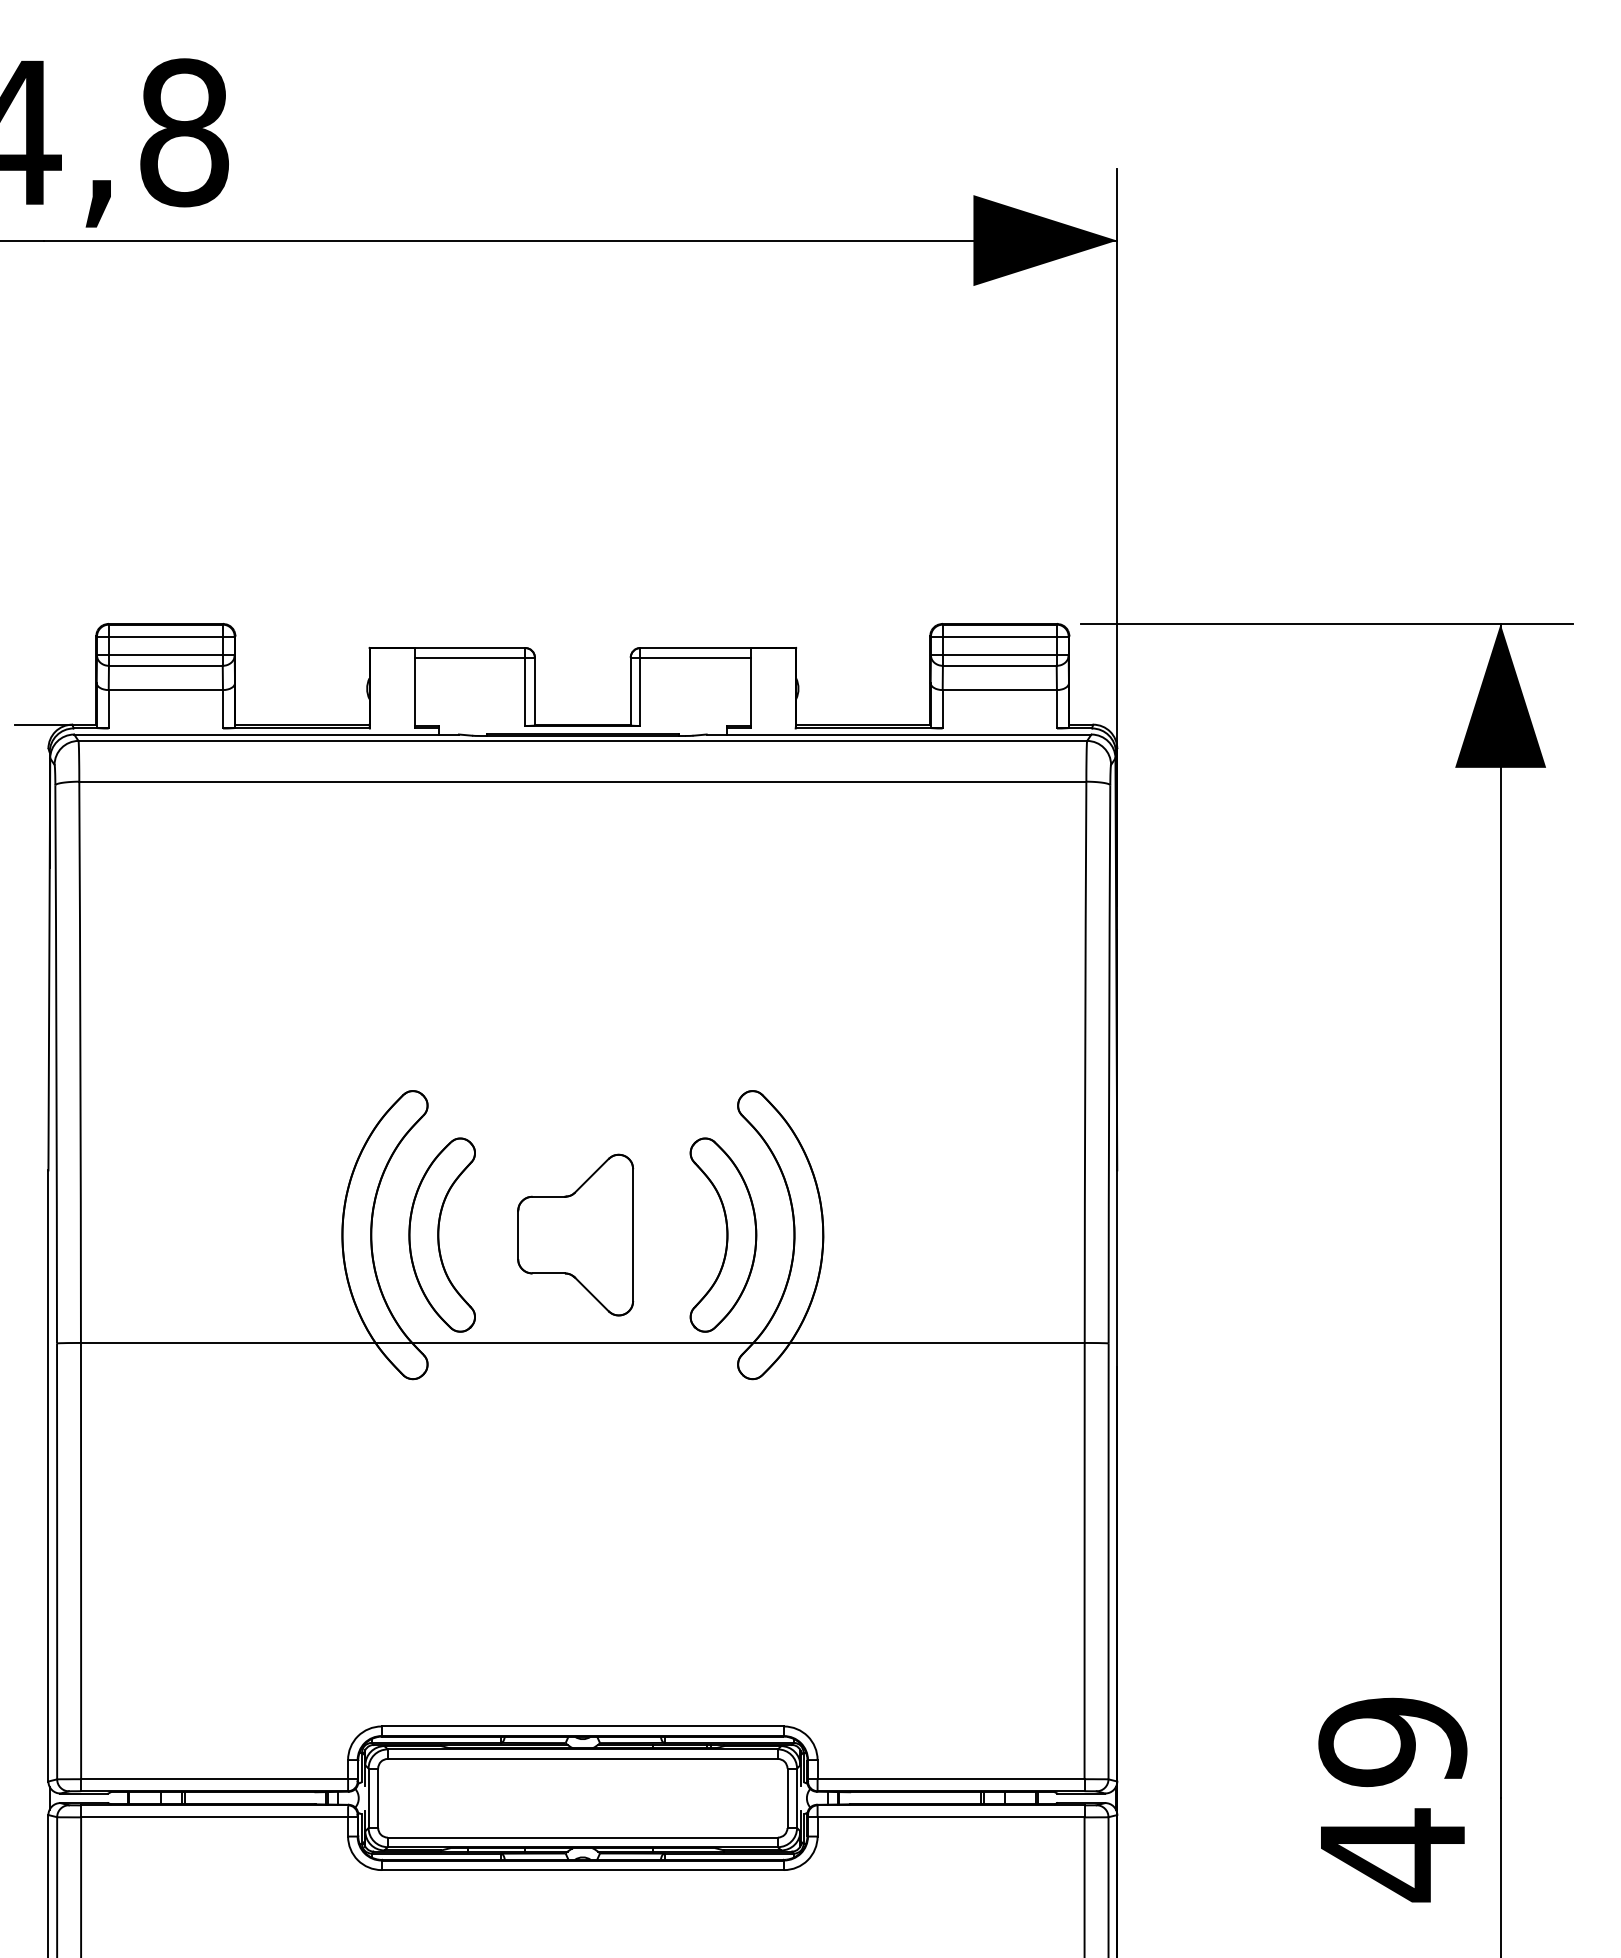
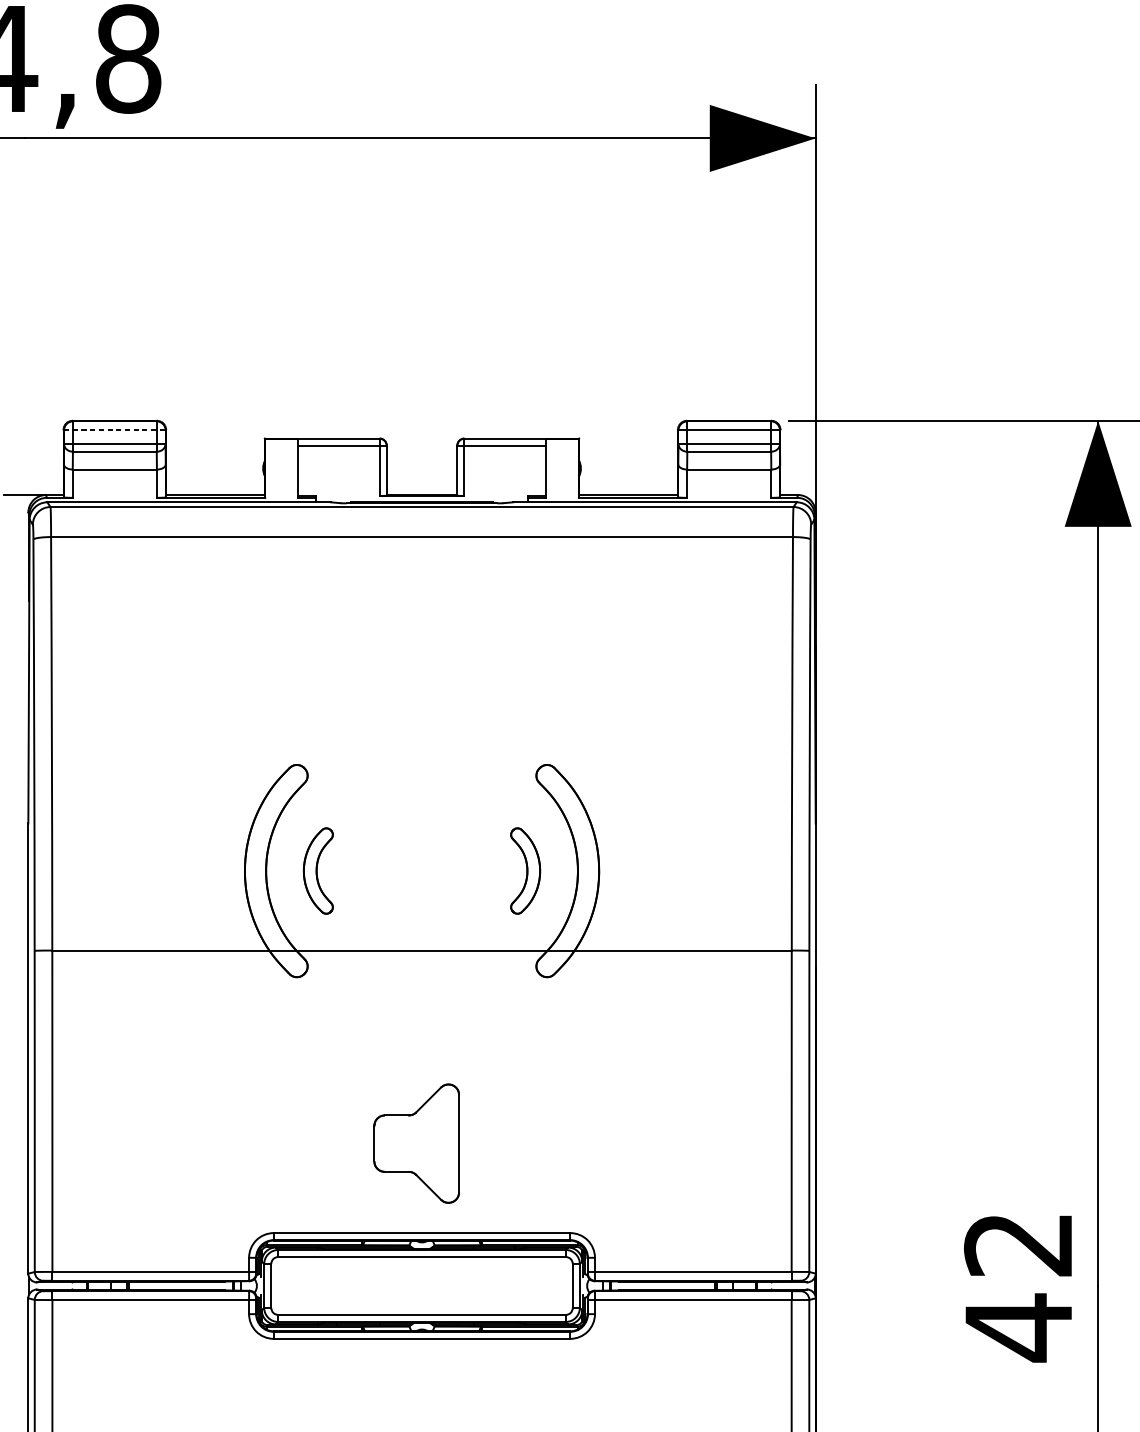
line: (165, 636) -> (114, 430), solid -> dashed
part: (441, 1234) -> (317, 870), size x0.6
part: (575, 1234) -> (416, 1143), moved
part: (723, 1234) -> (525, 870), size x0.6
text: (1392, 1742) -> (1018, 1244), 49 -> 42

